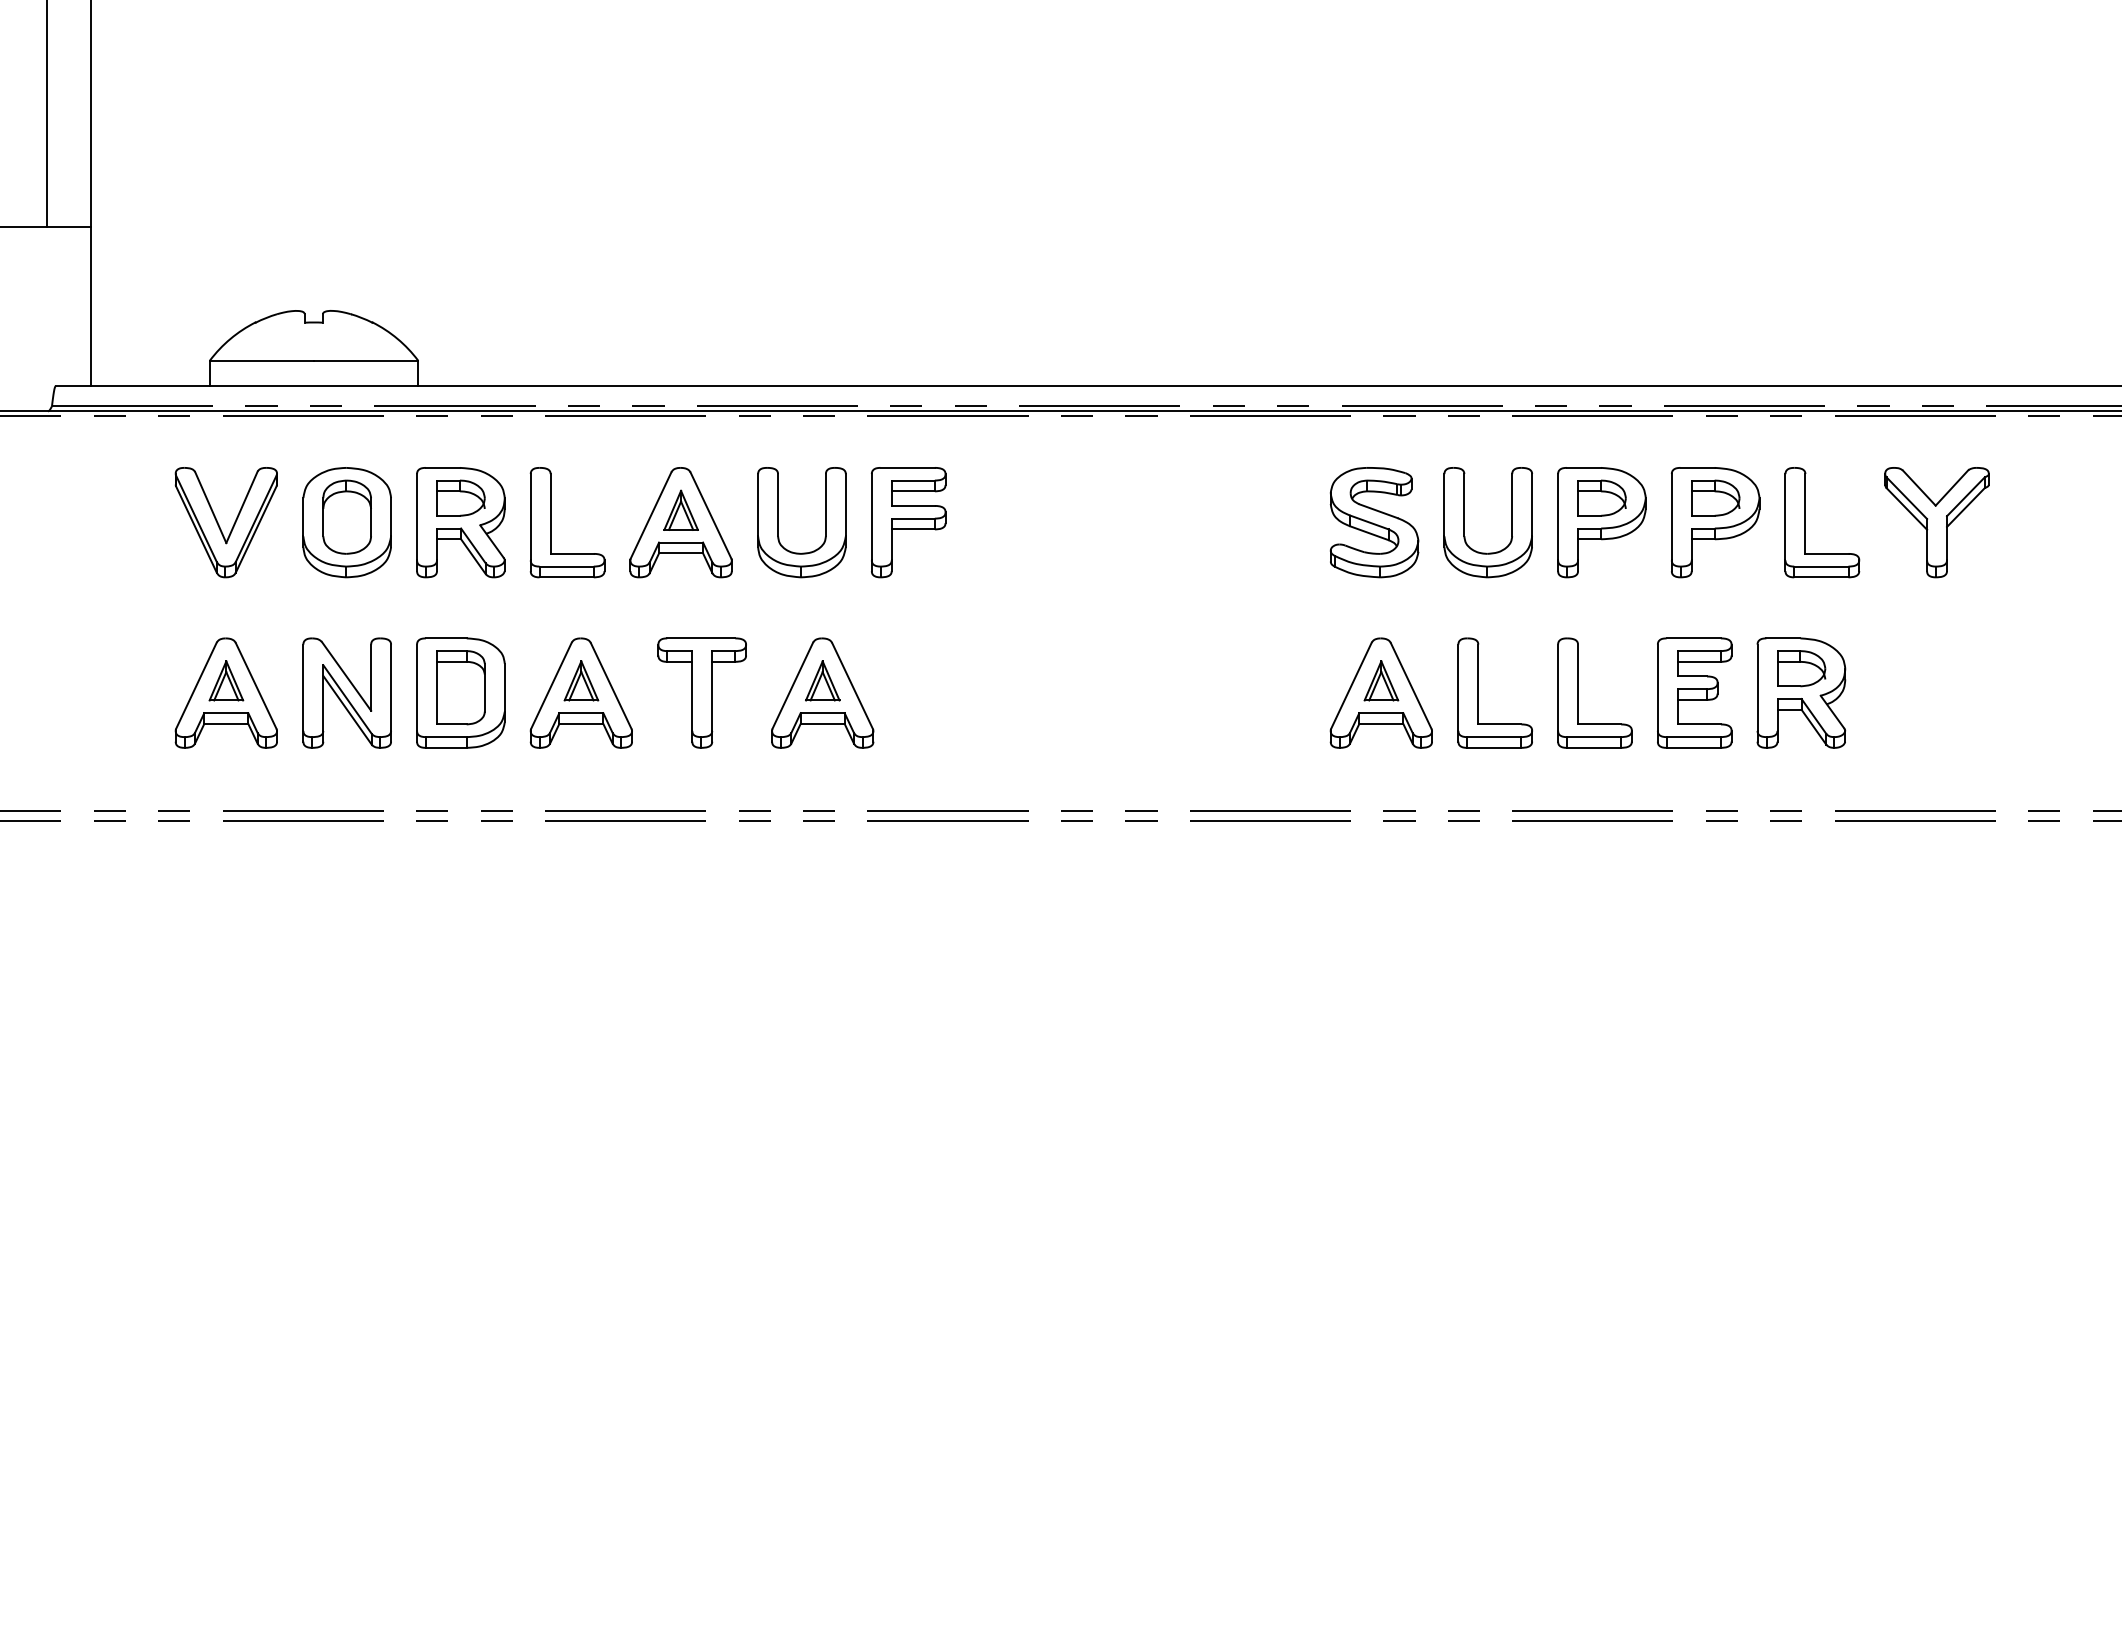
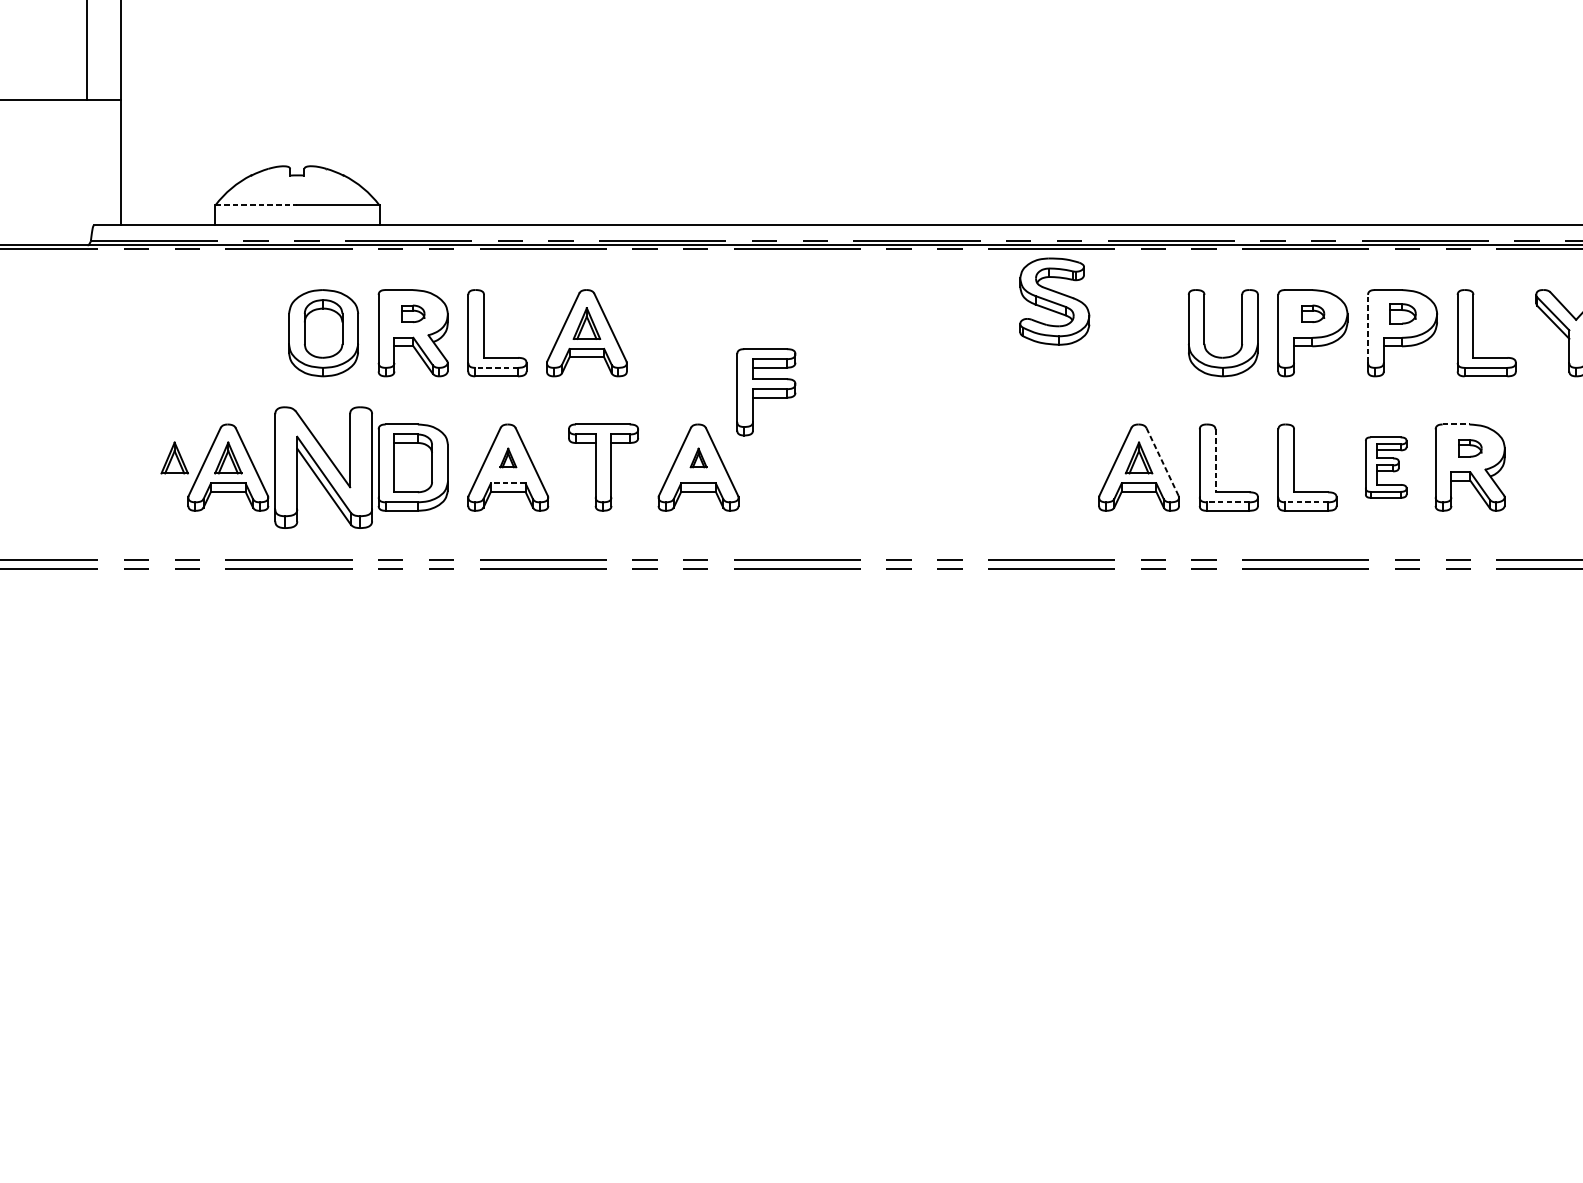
line: (262, 360) -> (256, 205), solid -> dashed
part: (460, 497) -> (412, 313), size x0.6
part: (1601, 497) -> (1312, 313), size x0.6
part: (1715, 497) -> (1402, 313), size x0.7
line: (1671, 516) -> (1367, 328), solid -> dashed
part: (778, 522) -> (663, 333), removed
part: (908, 522) -> (766, 392), moved
part: (1374, 522) -> (1054, 301), moved
part: (219, 524) -> (222, 334), removed
line: (566, 566) -> (496, 367), solid -> dashed
line: (1783, 638) -> (1456, 424), solid -> dashed
part: (1801, 668) -> (1470, 448), size x0.6
part: (158, 680) -> (174, 457), added
part: (581, 680) -> (508, 457), size x0.6
part: (822, 680) -> (698, 457), size x0.6
line: (1478, 684) -> (1215, 460), solid -> dashed
line: (1411, 685) -> (1162, 461), solid -> dashed
part: (346, 692) -> (323, 467), size x1.4
part: (1694, 692) -> (1385, 467), size x0.7
line: (581, 713) -> (508, 483), solid -> dashed
line: (1493, 737) -> (1227, 502), solid -> dashed
line: (1593, 737) -> (1306, 502), solid -> dashed

